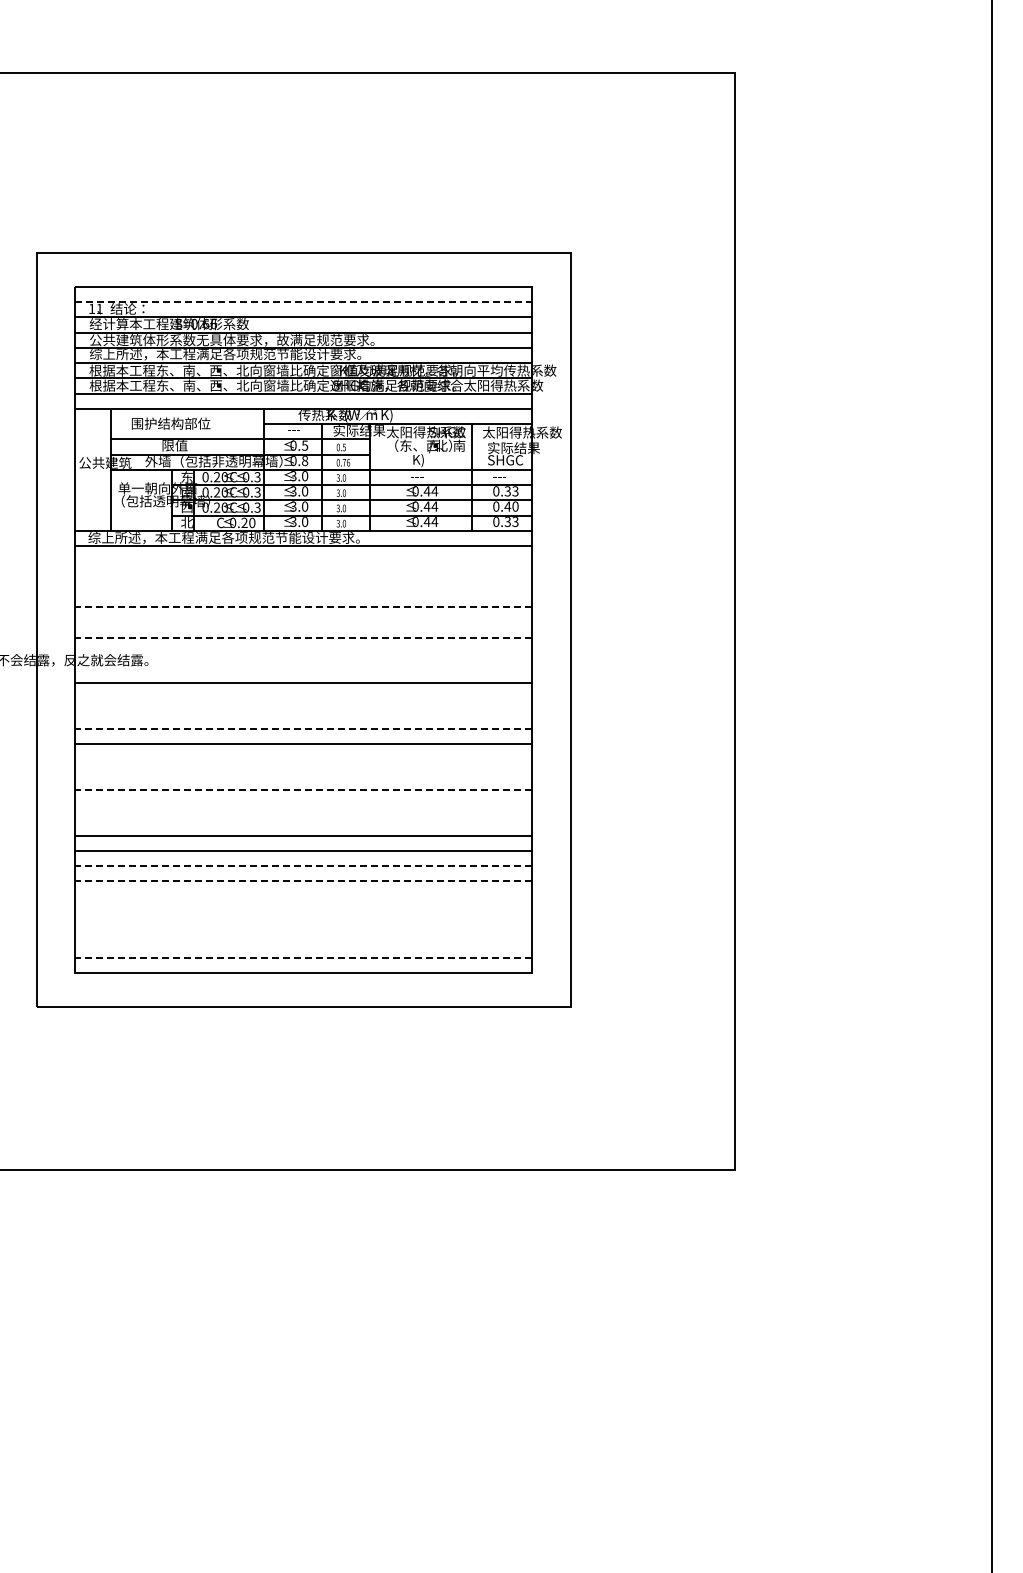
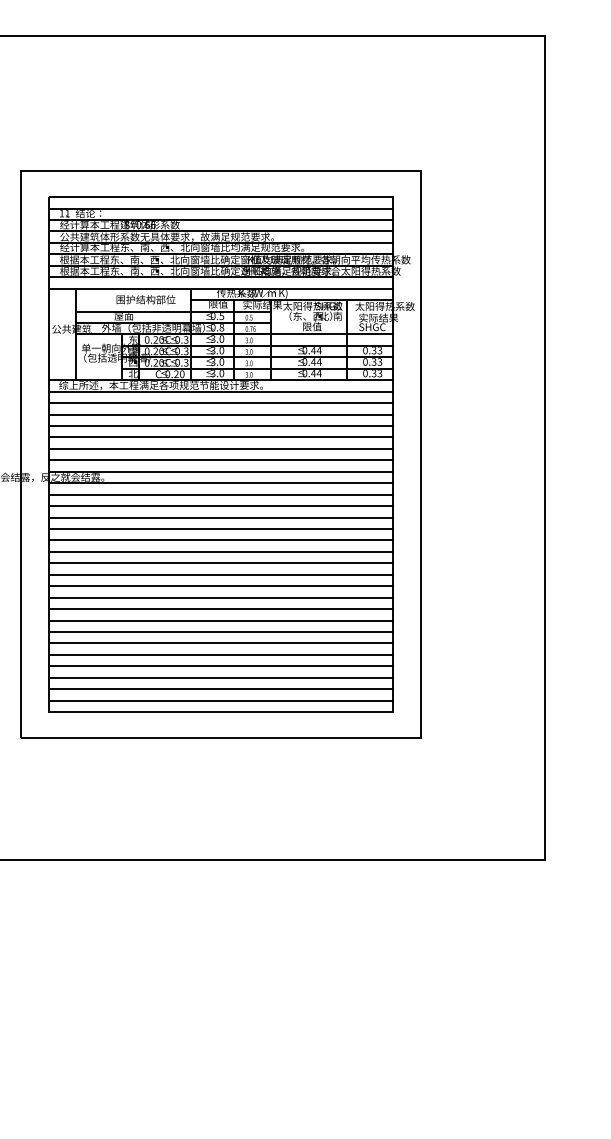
line: (303, 302) -> (220, 208), dashed -> solid
text: (252, 354) -> (182, 247), 综上所述，本工程满足各项规范节能设计要求。 -> 经计算本工程东、南、西、北向窗墙比均满足规范要求。
text: (171, 423) -> (146, 299), moved
text: (300, 430) -> (218, 304), --- -> 限值
text: (174, 445) -> (123, 316), 限值 -> 屋面
text: (425, 460) -> (312, 327), K) -> 限值
text: (511, 506) -> (376, 361), 0.40 -> 0.33
line: (303, 561) -> (220, 403), added
line: (303, 576) -> (220, 414), added
line: (303, 591) -> (220, 425), added
line: (303, 607) -> (220, 437), dashed -> solid
line: (303, 622) -> (220, 449), added
line: (303, 637) -> (220, 460), dashed -> solid
line: (303, 652) -> (220, 471), added
line: (303, 668) -> (220, 483), added
line: (303, 698) -> (220, 506), added
line: (303, 713) -> (220, 517), added
line: (303, 729) -> (220, 529), dashed -> solid
line: (303, 759) -> (220, 551), added
line: (303, 774) -> (220, 563), added
line: (303, 789) -> (220, 574), dashed -> solid
line: (303, 805) -> (220, 586), added
line: (303, 820) -> (220, 597), added
line: (303, 866) -> (220, 632), dashed -> solid
line: (303, 881) -> (220, 643), dashed -> solid
line: (303, 896) -> (220, 654), added
line: (303, 911) -> (220, 666), added
line: (303, 927) -> (220, 678), added
line: (303, 942) -> (220, 689), added
line: (303, 957) -> (220, 700), dashed -> solid

